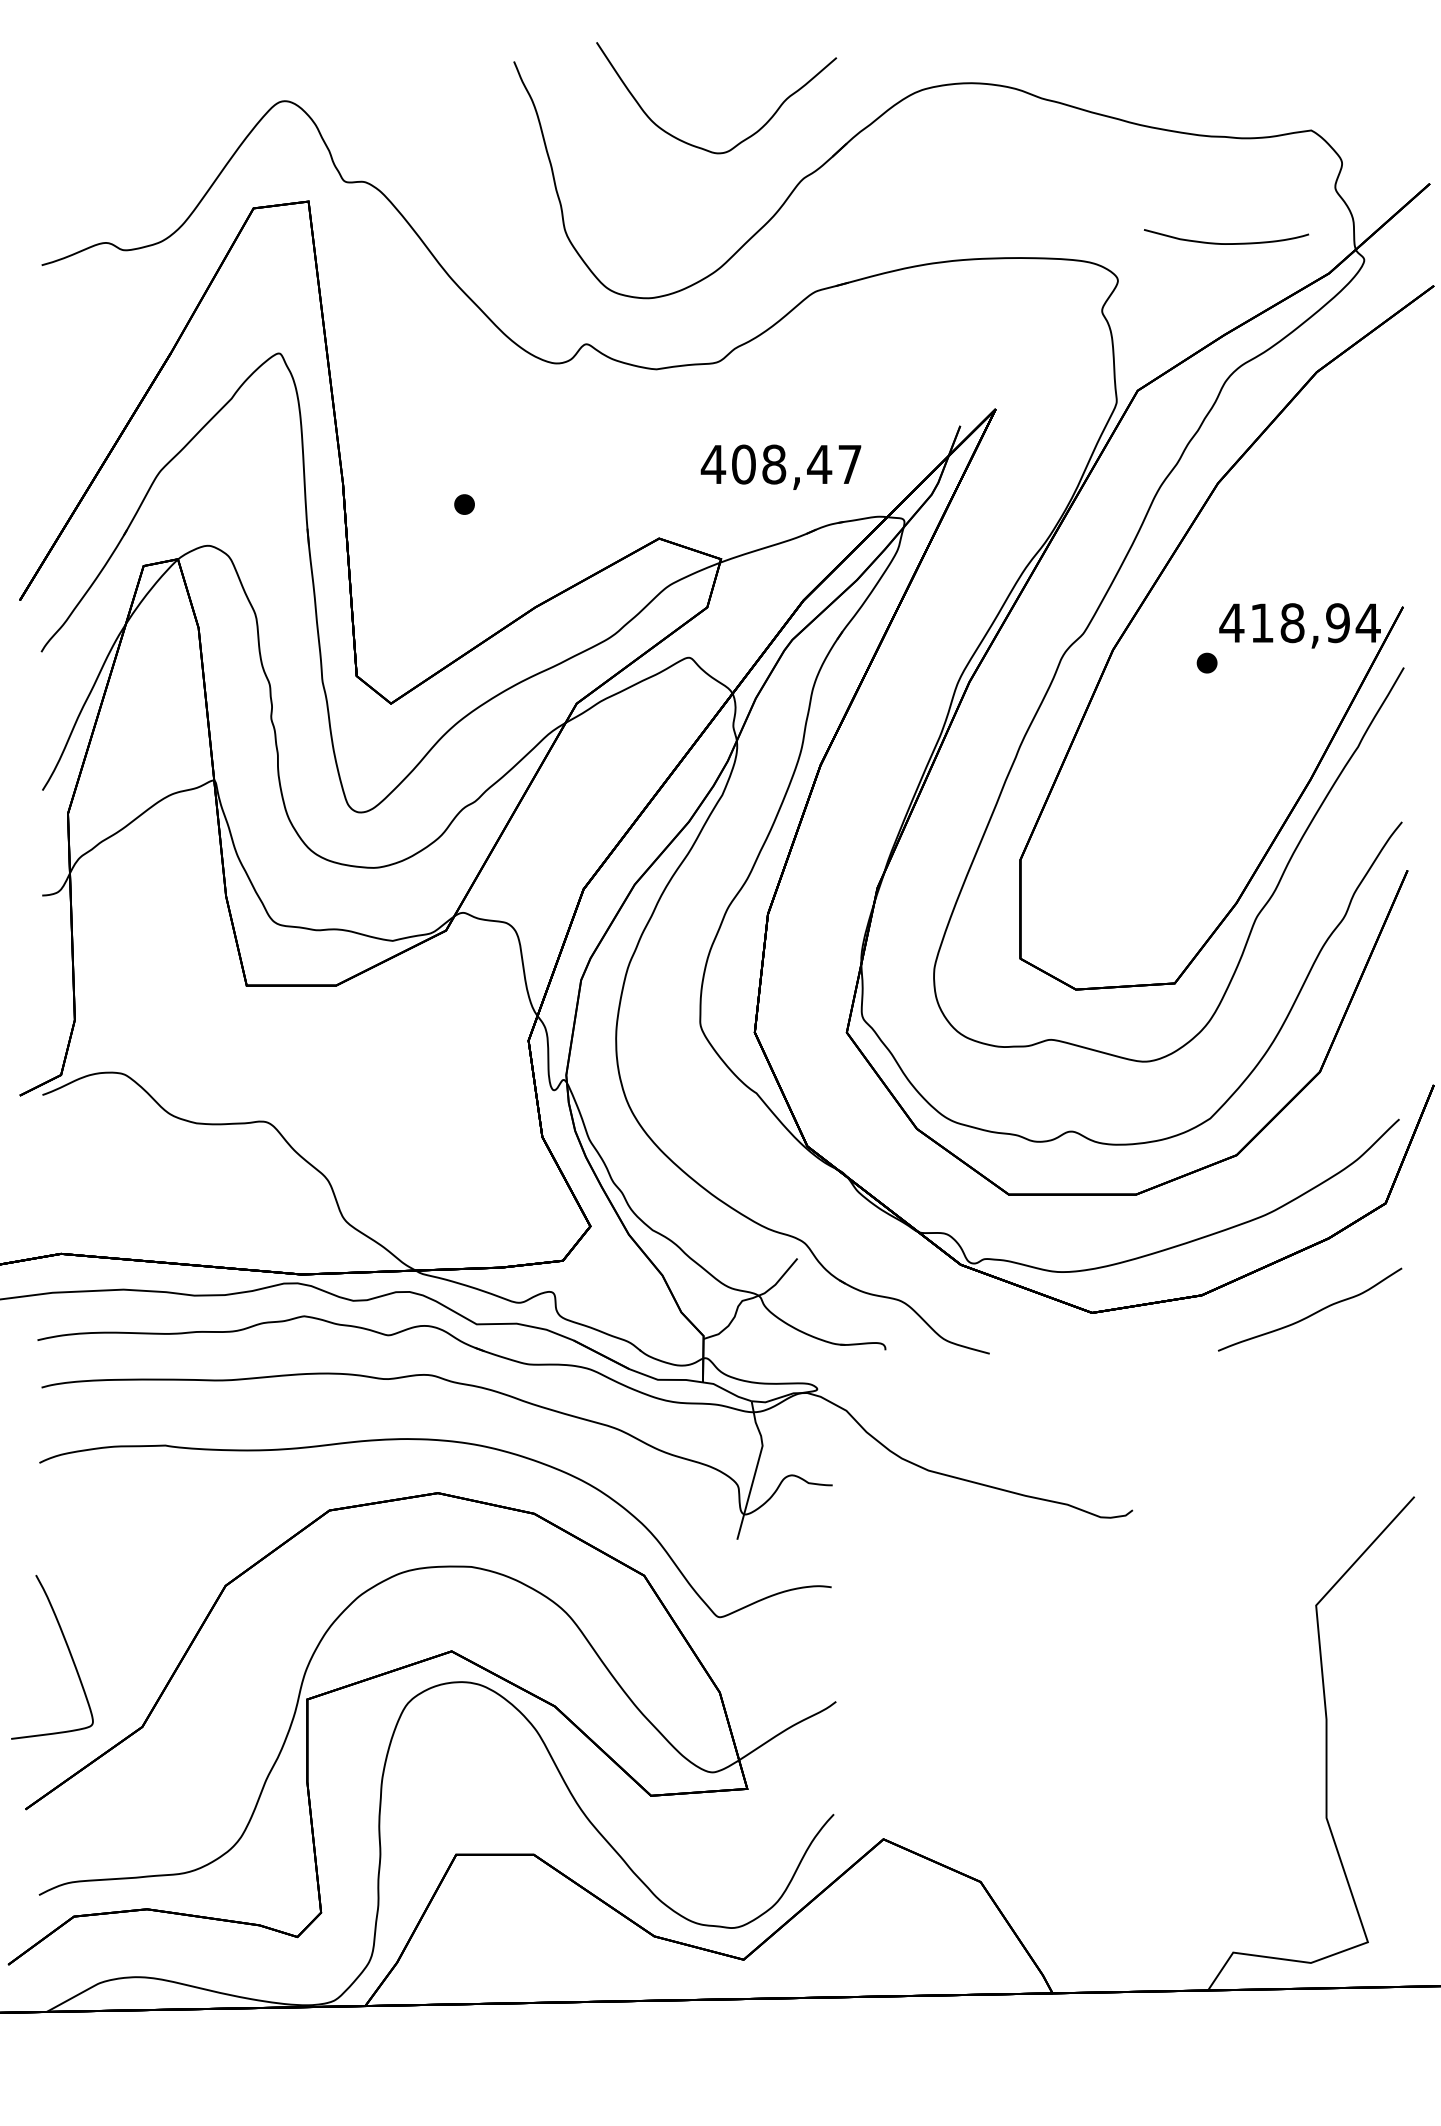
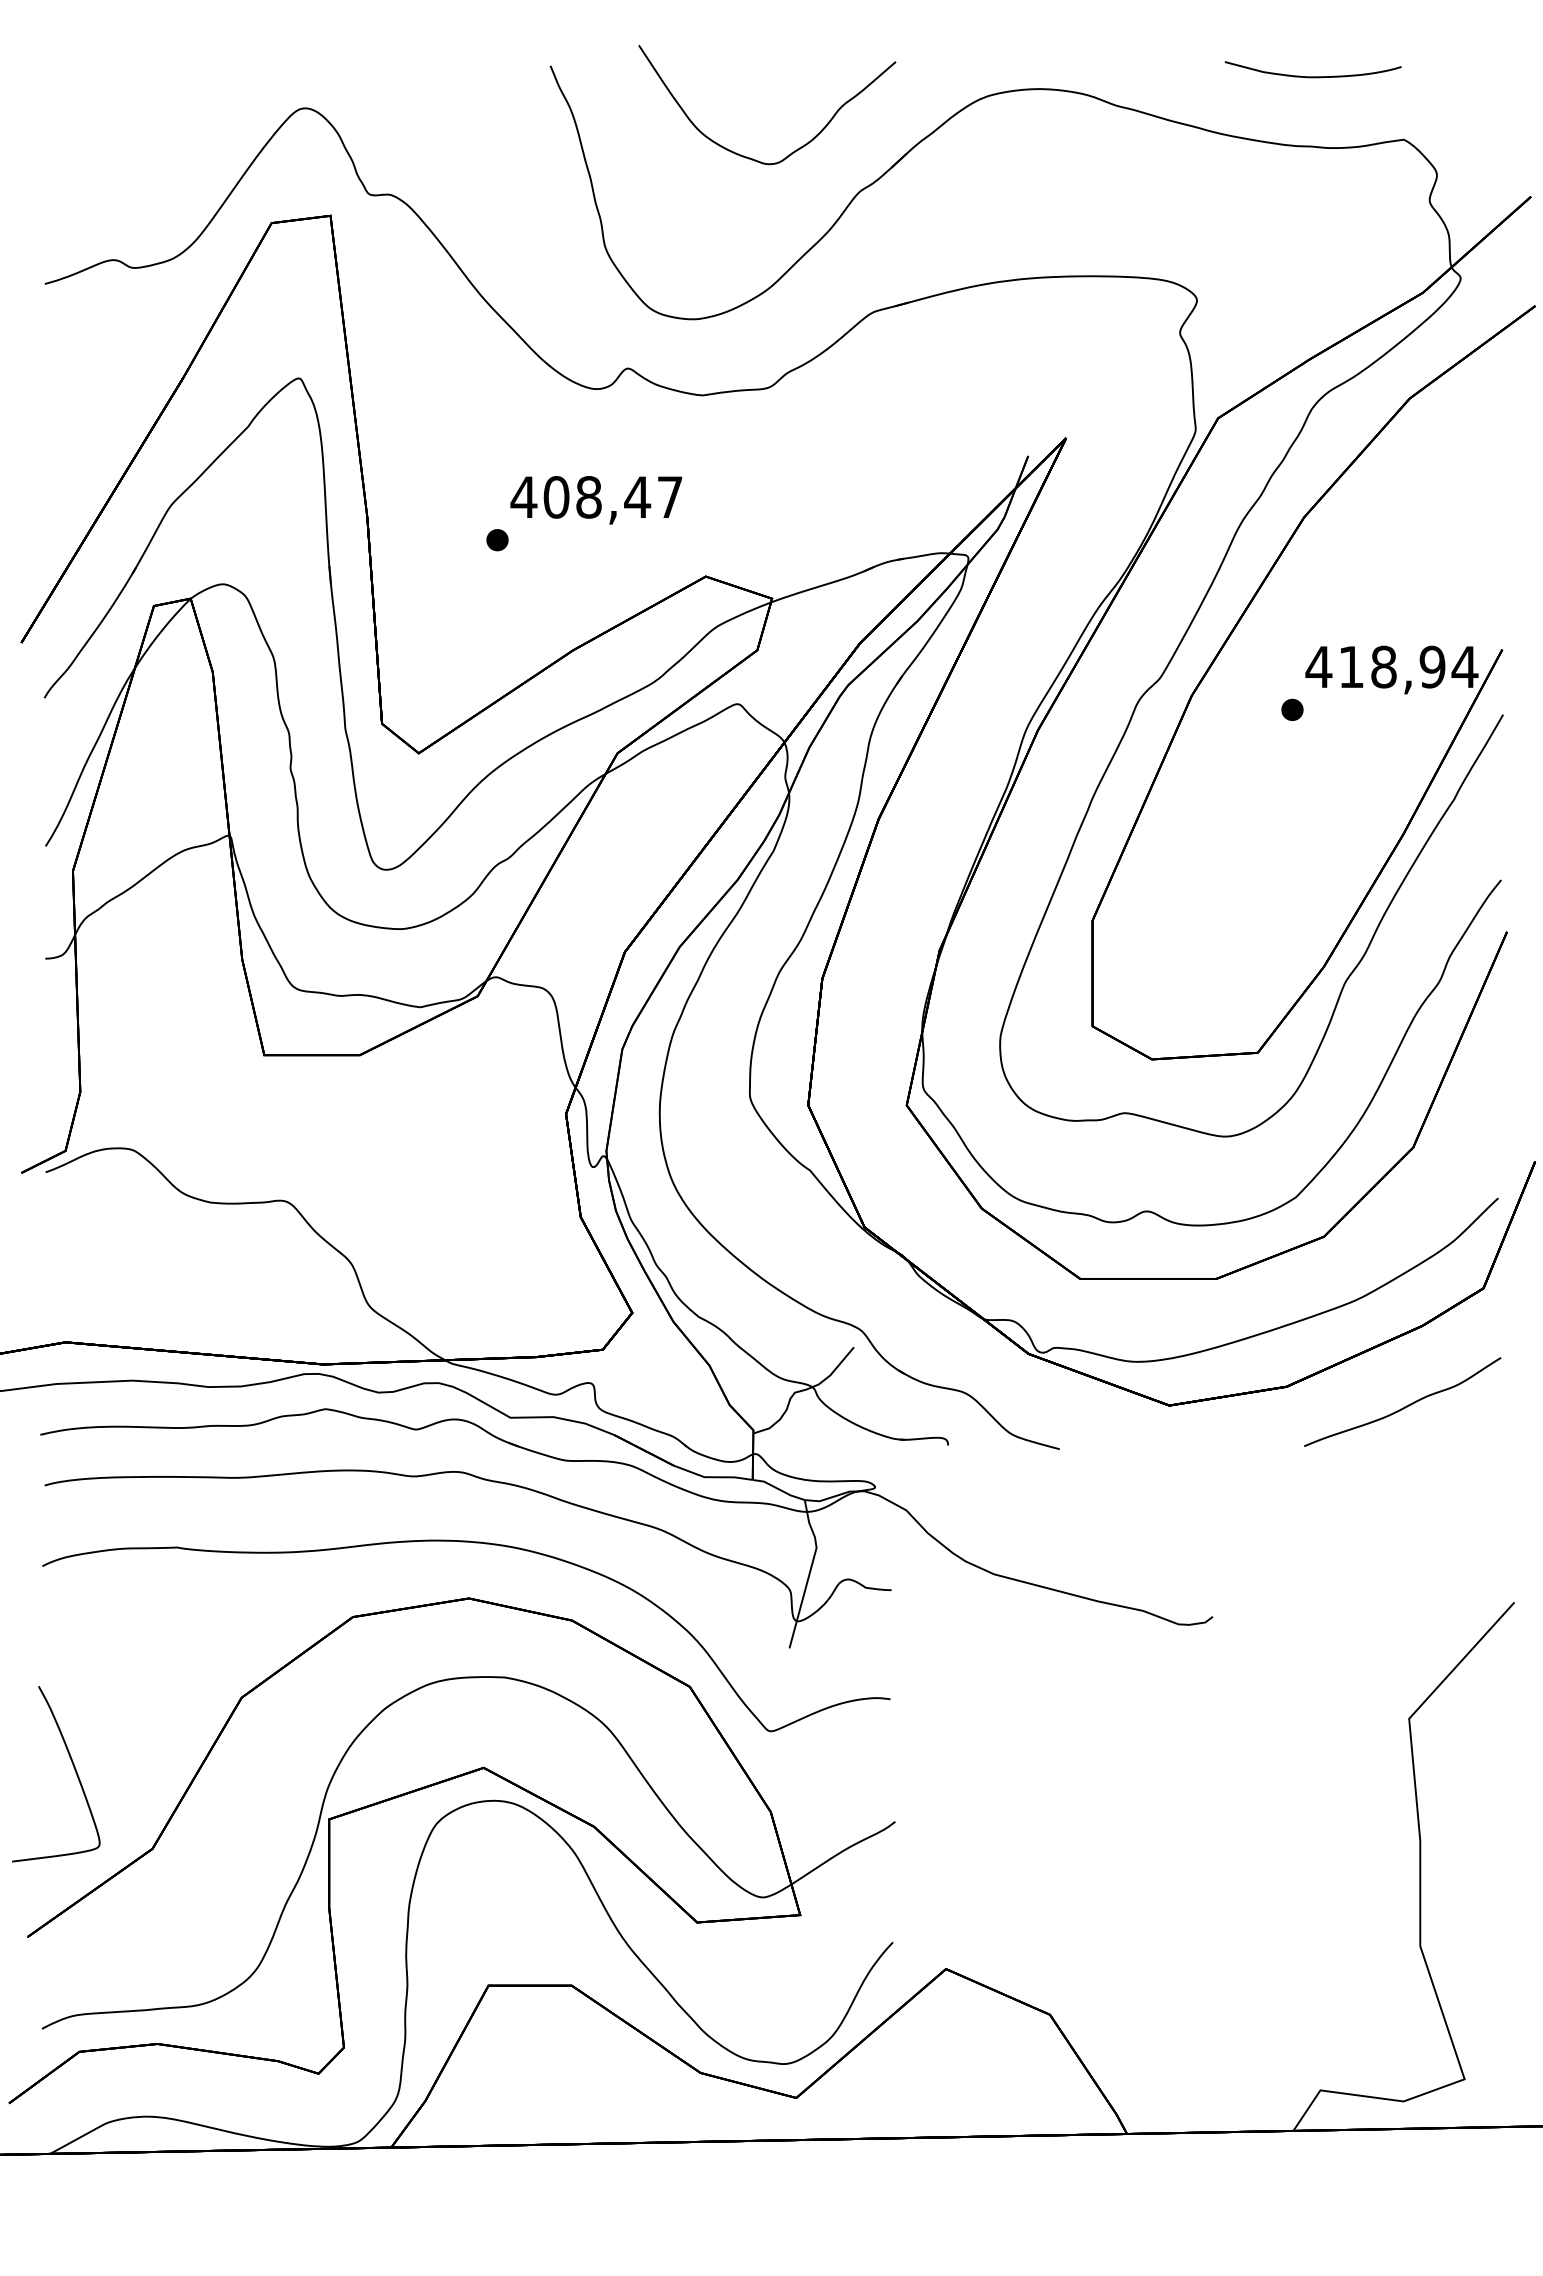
curve: (1225, 243) -> (1312, 76), moved
text: (781, 467) -> (596, 500), moved

